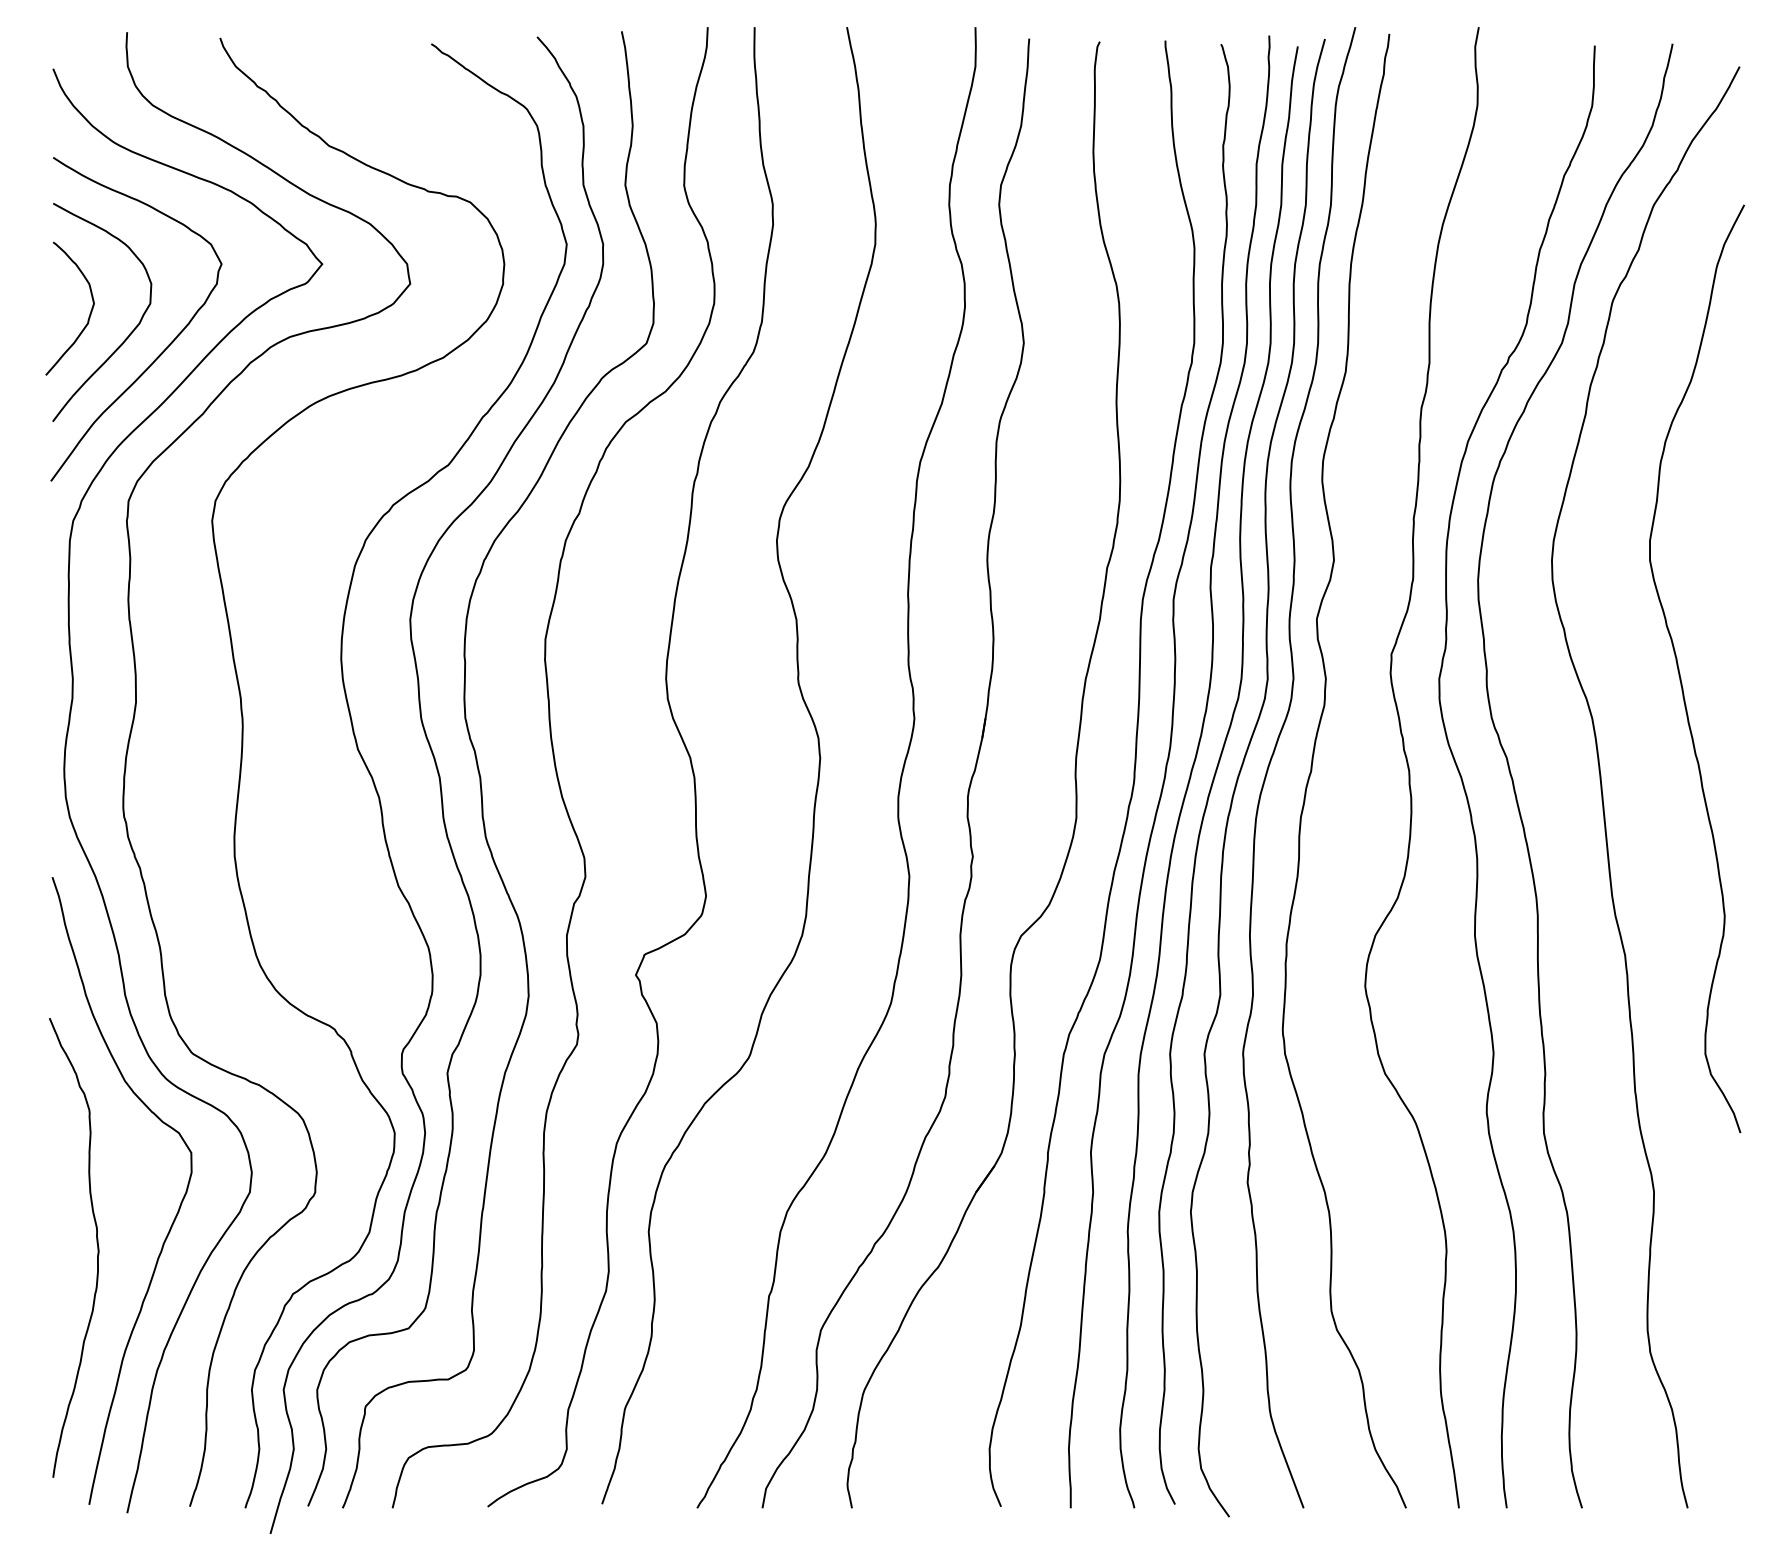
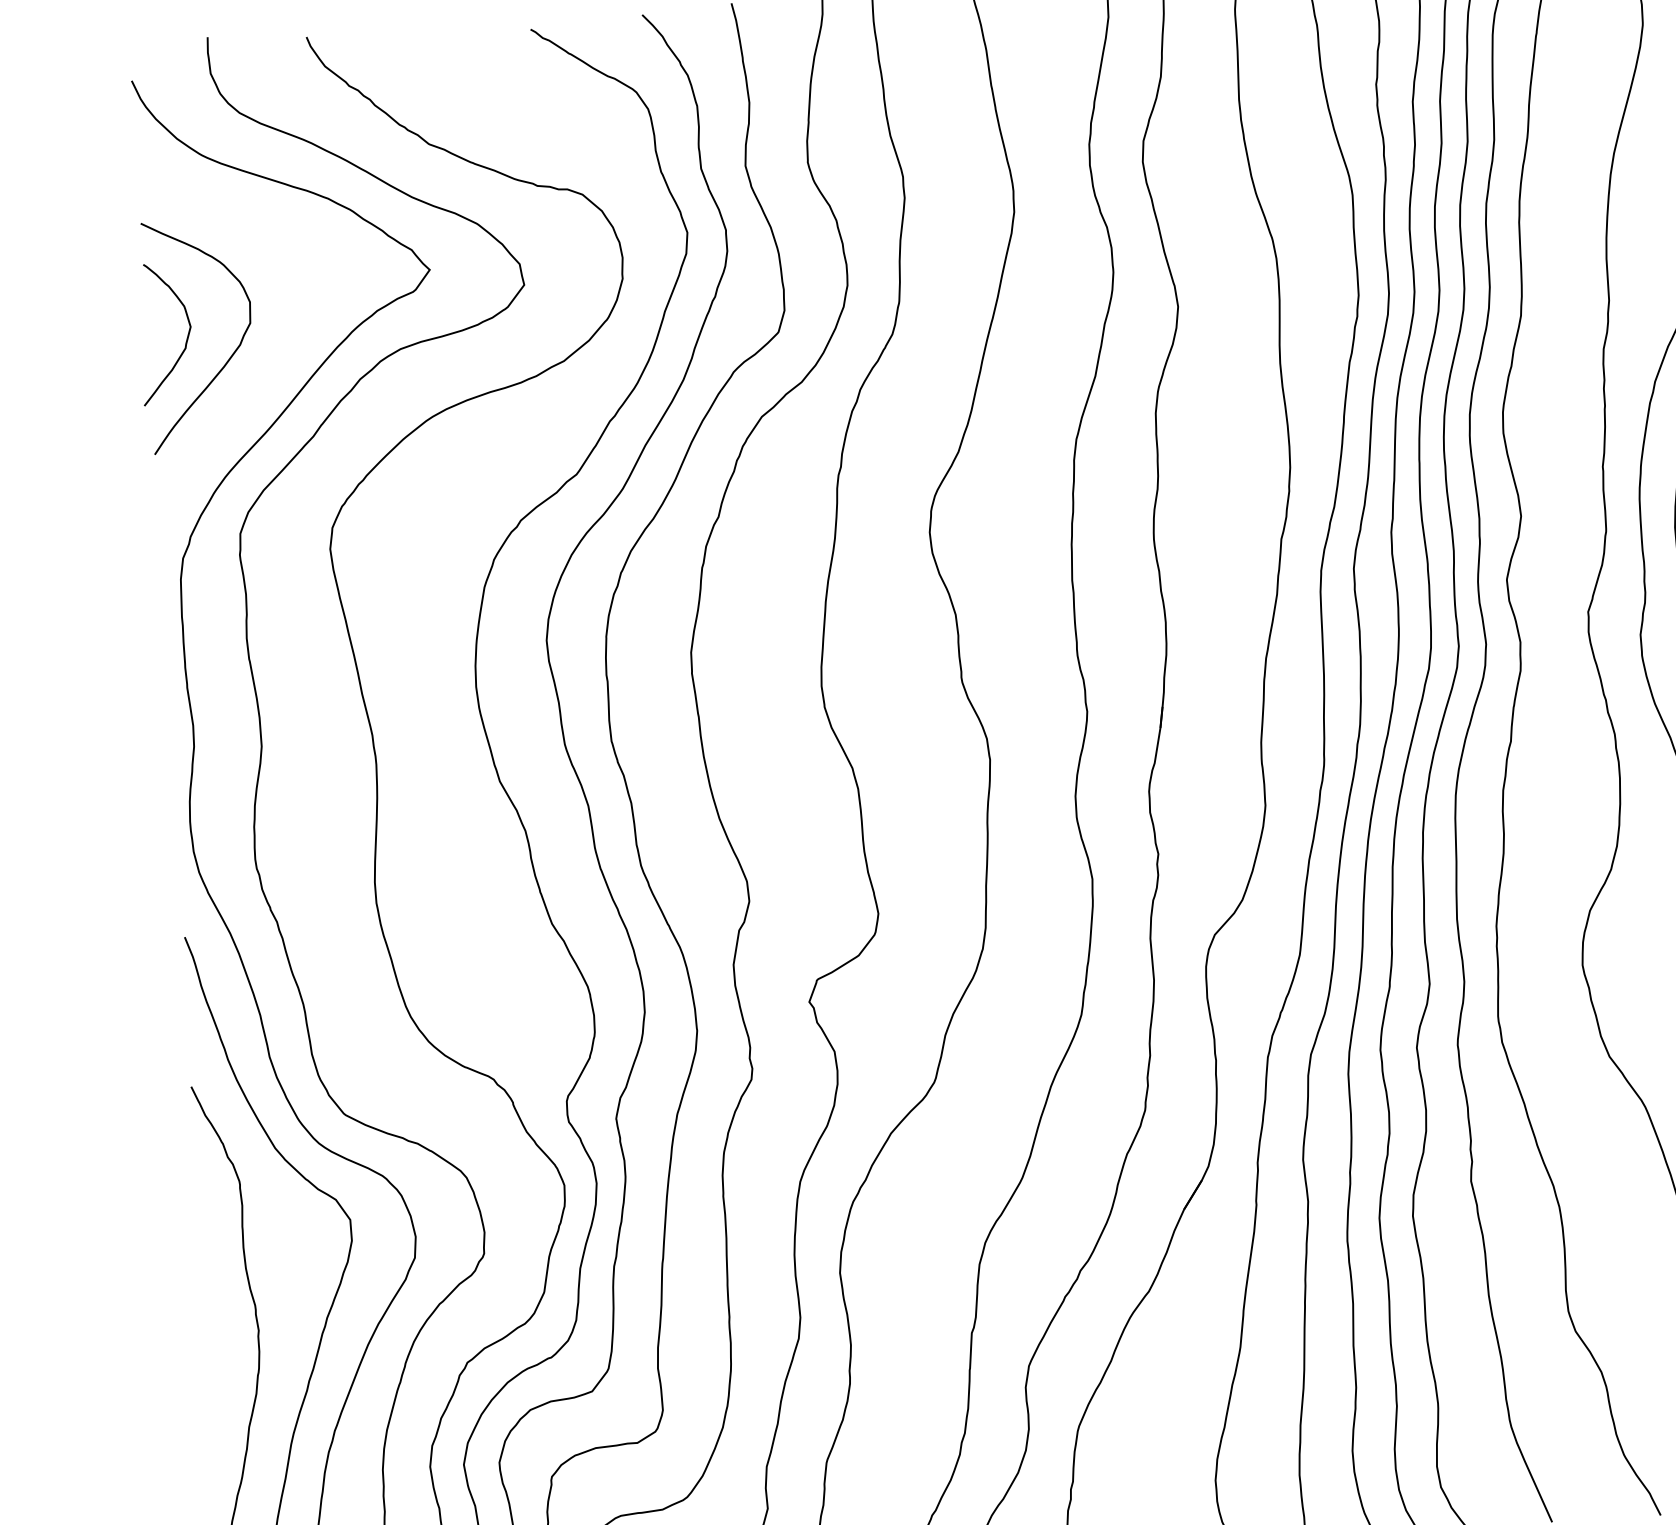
curve: (167, 345) -> (271, 366), removed

